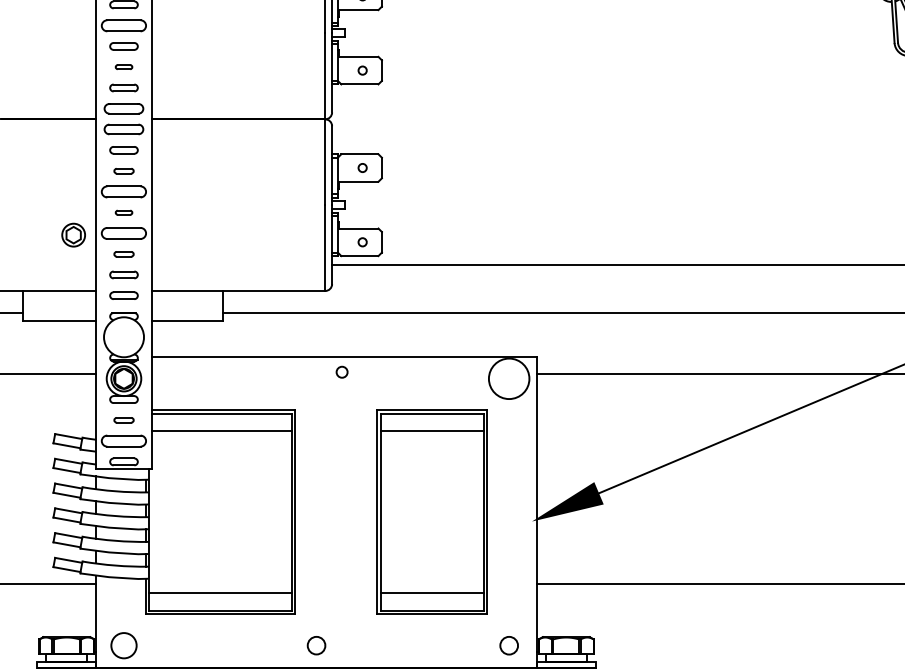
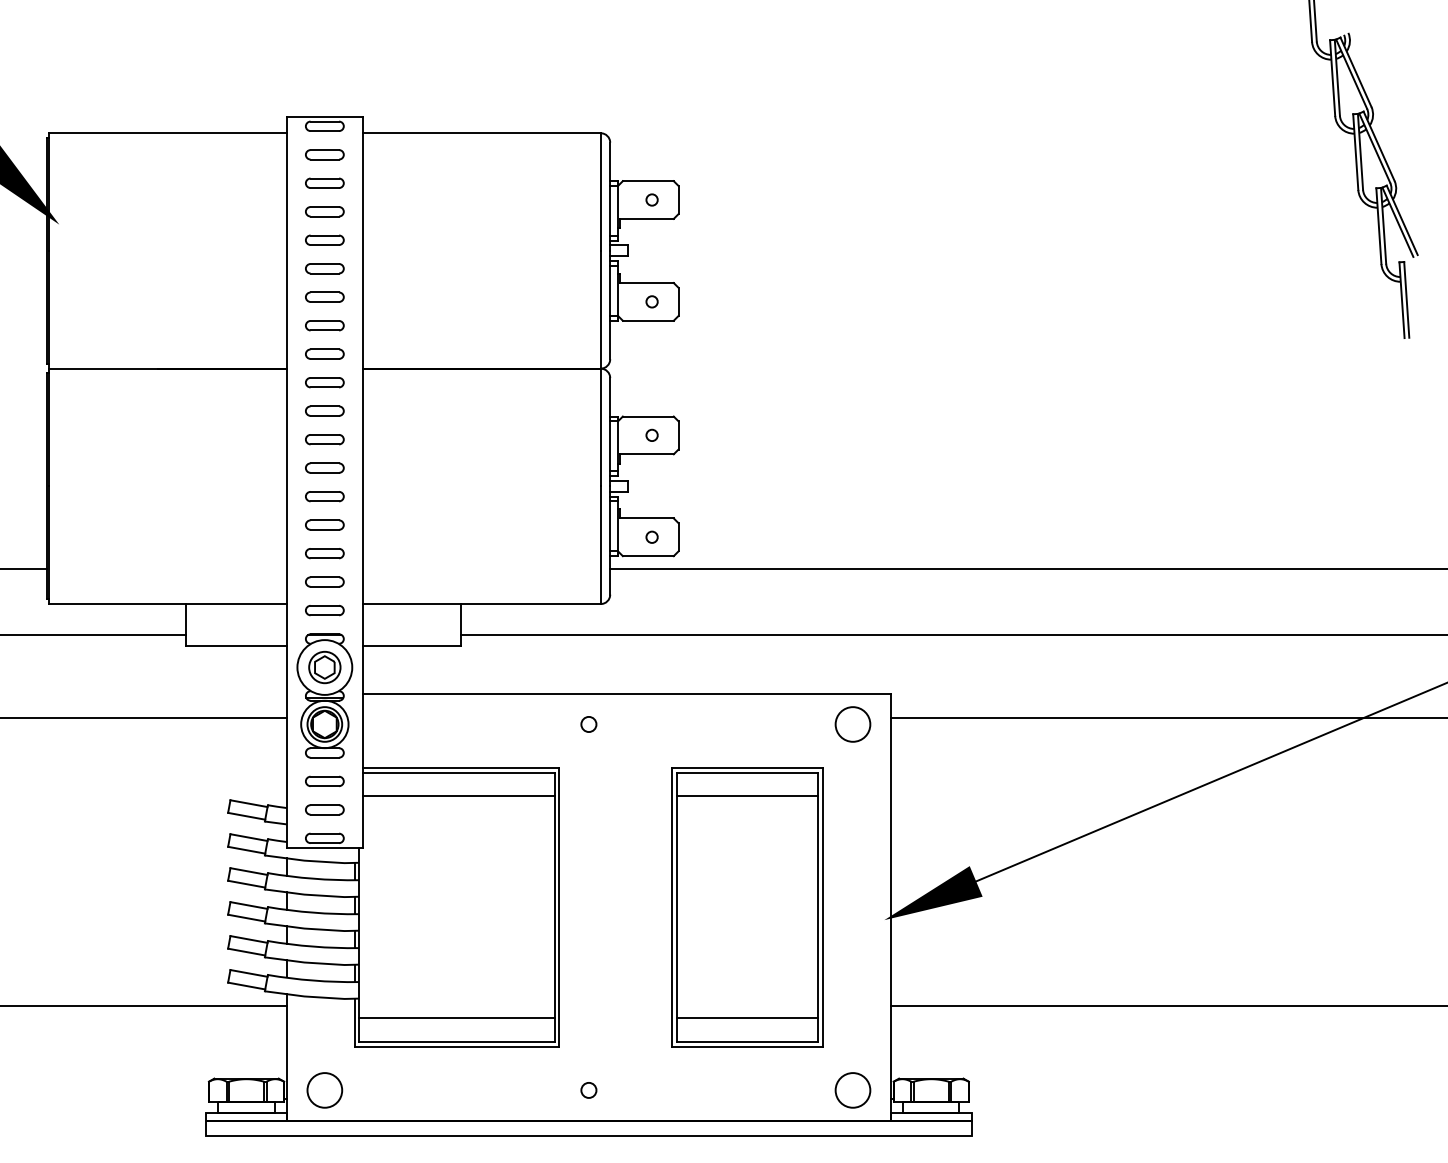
part: (123, 25) -> (324, 239), size x0.62
part: (123, 66) -> (324, 296), size x1.67
part: (123, 108) -> (324, 353), size x0.71
part: (123, 129) -> (324, 382), size x0.71
part: (123, 170) -> (324, 439), size x1.43
part: (123, 191) -> (324, 467), size x0.62
part: (123, 212) -> (324, 496), size x1.67
part: (123, 232) -> (324, 524), size x0.62
part: (73, 235) -> (324, 667), moved
part: (123, 254) -> (324, 553), size x1.43
circle: (341, 372) -> (588, 724), moved
circle: (508, 378) -> (852, 724), size x0.62
part: (123, 419) -> (324, 780), size x1.43
part: (123, 440) -> (324, 809), size x0.62
circle: (316, 645) -> (588, 1090), size x0.62
circle: (508, 645) -> (852, 1090), size x1.43

